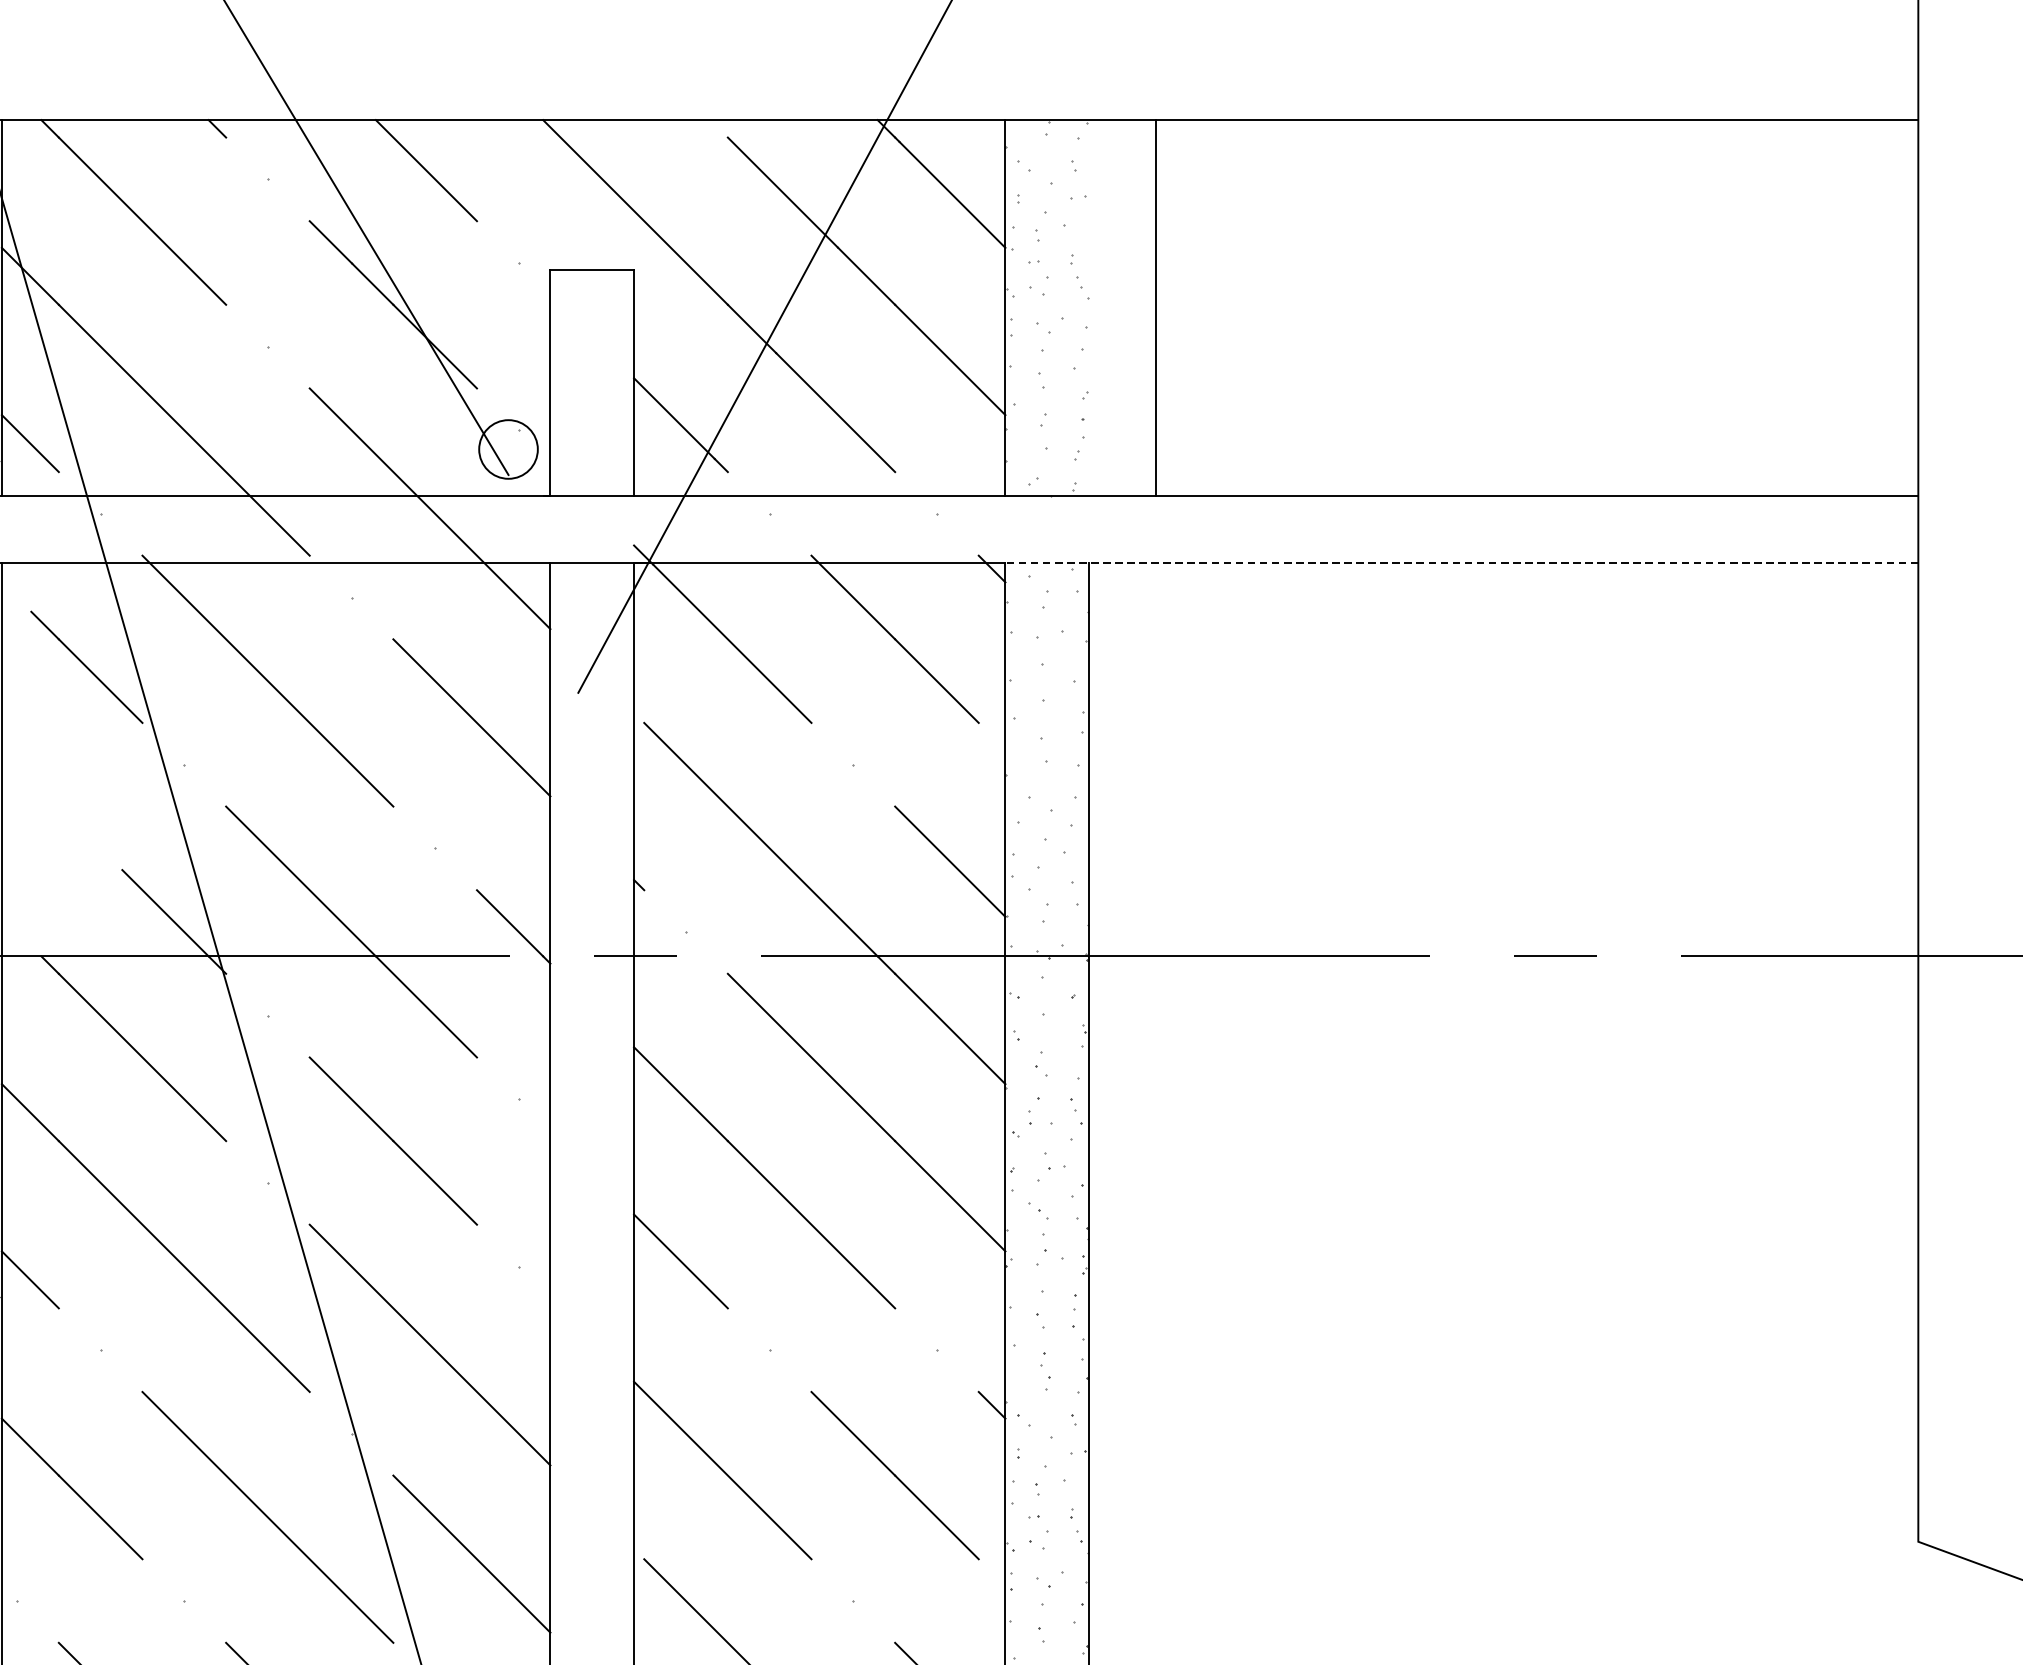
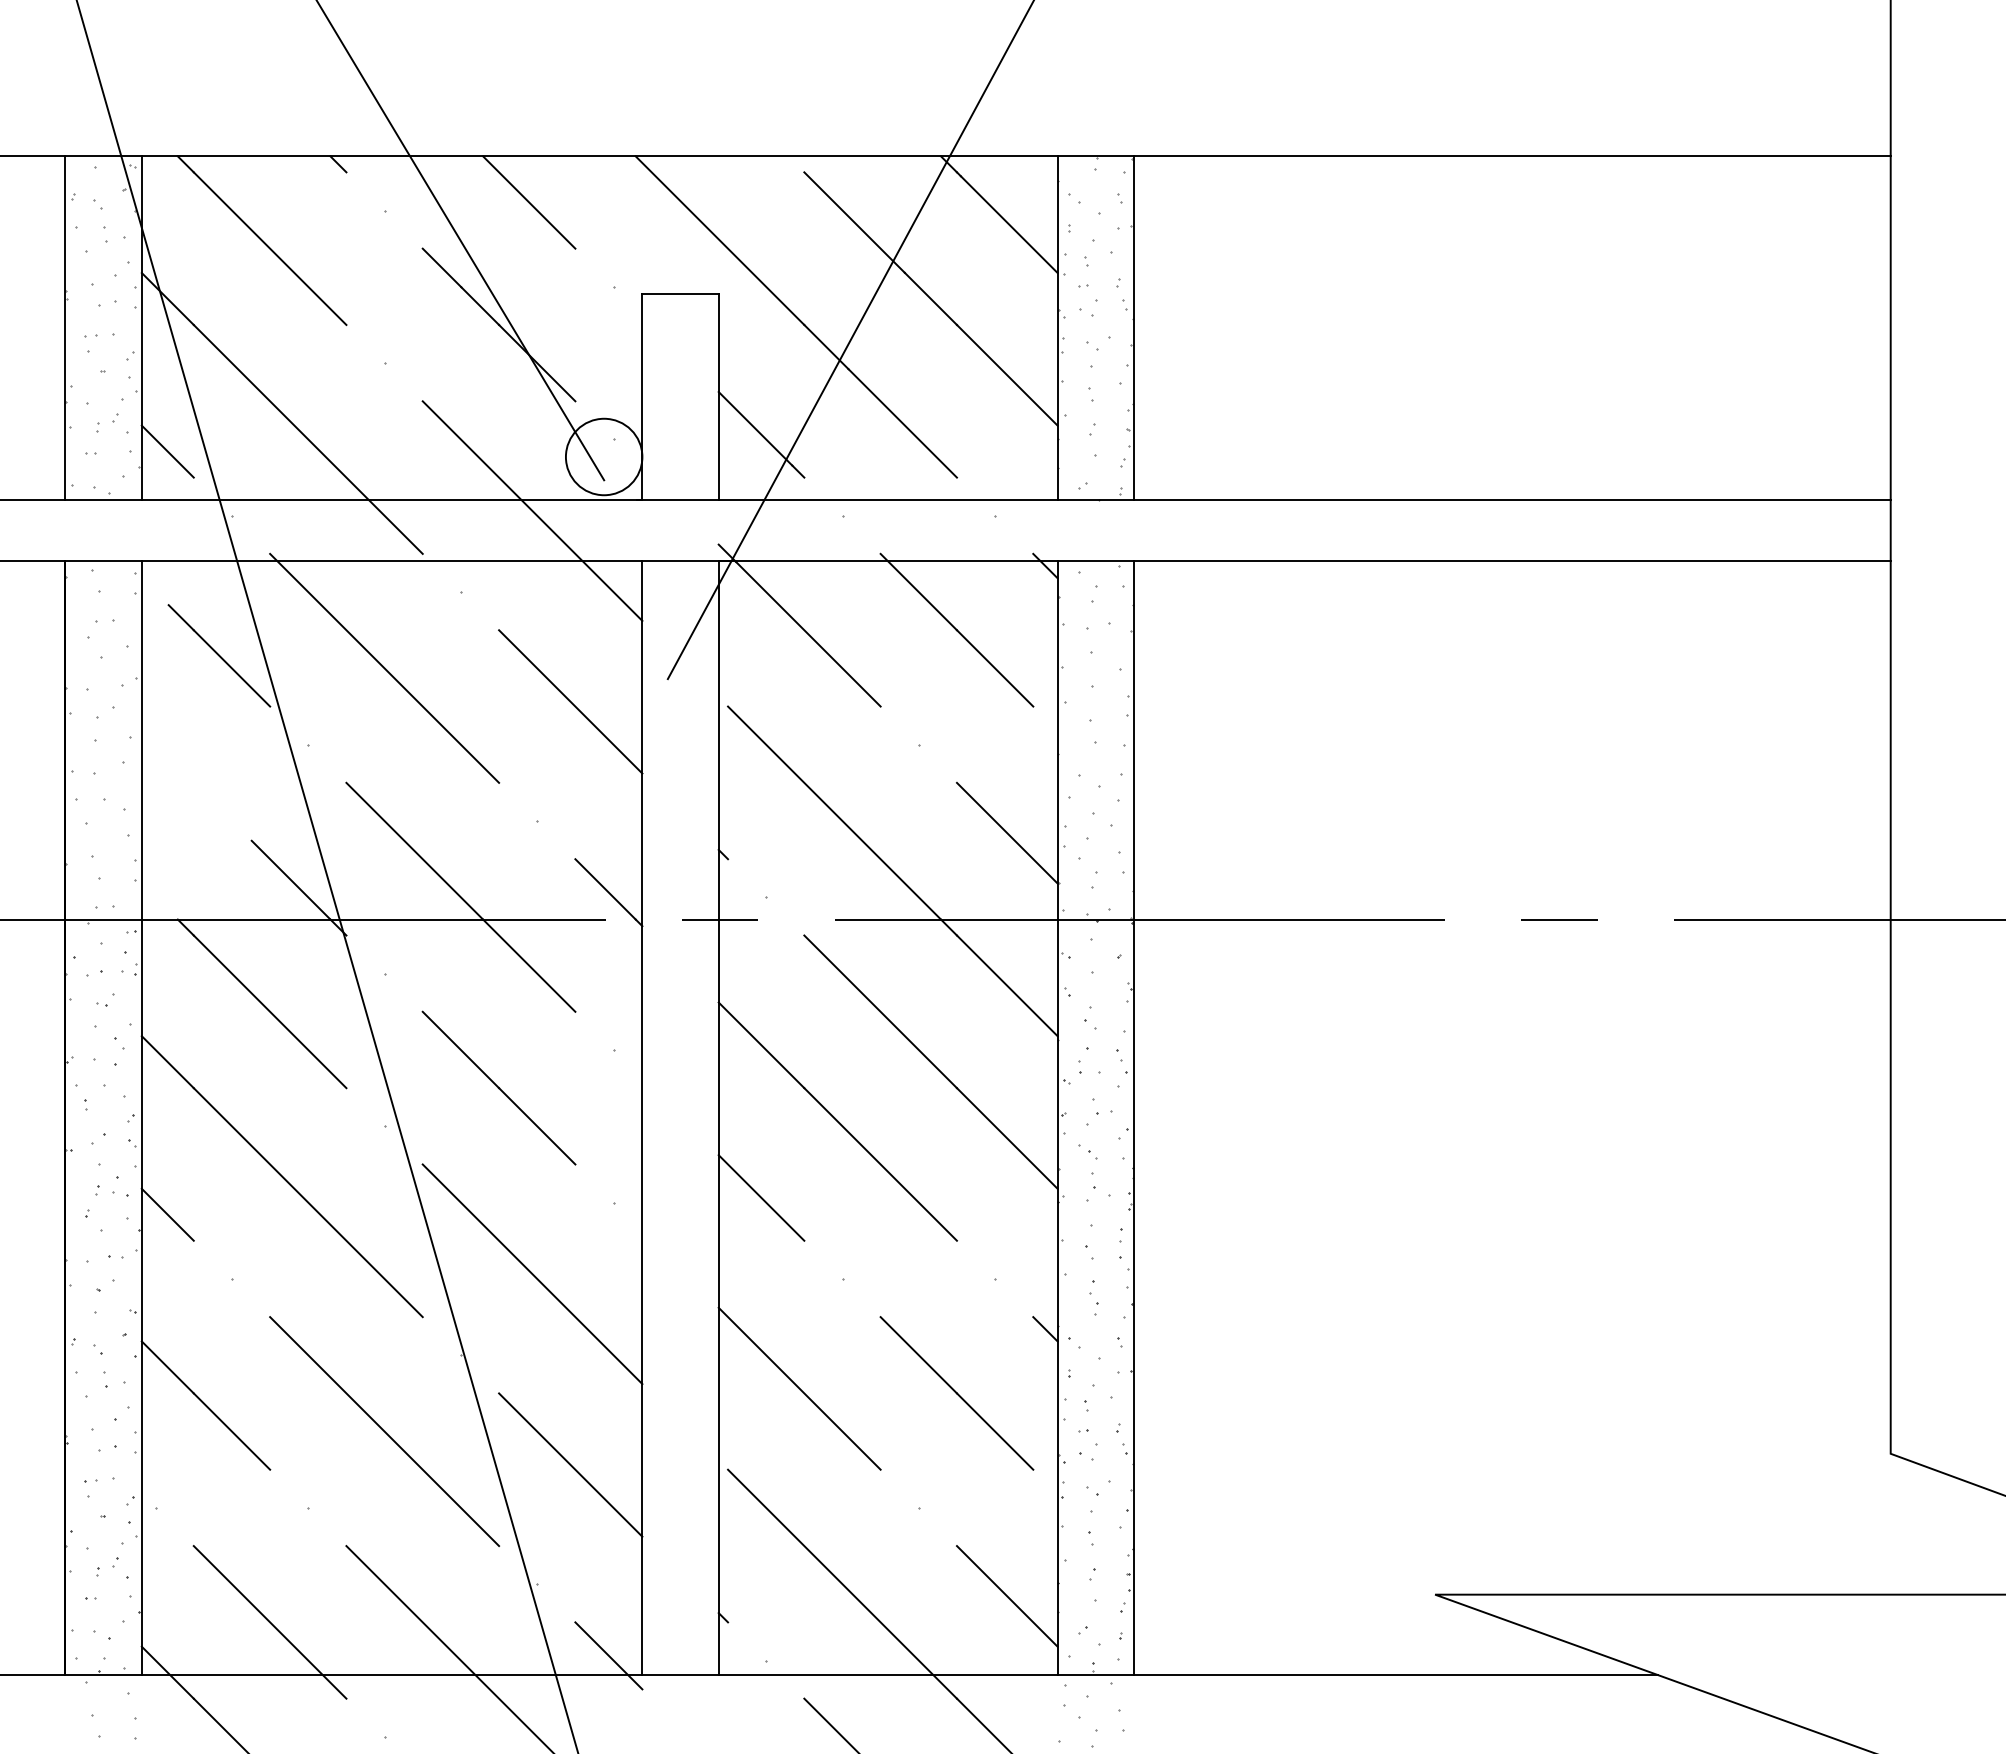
line: (1155, 307) -> (1133, 327), moved
circle: (507, 448) -> (603, 456), size x1.43
line: (1462, 562) -> (1474, 560), dashed -> solid

